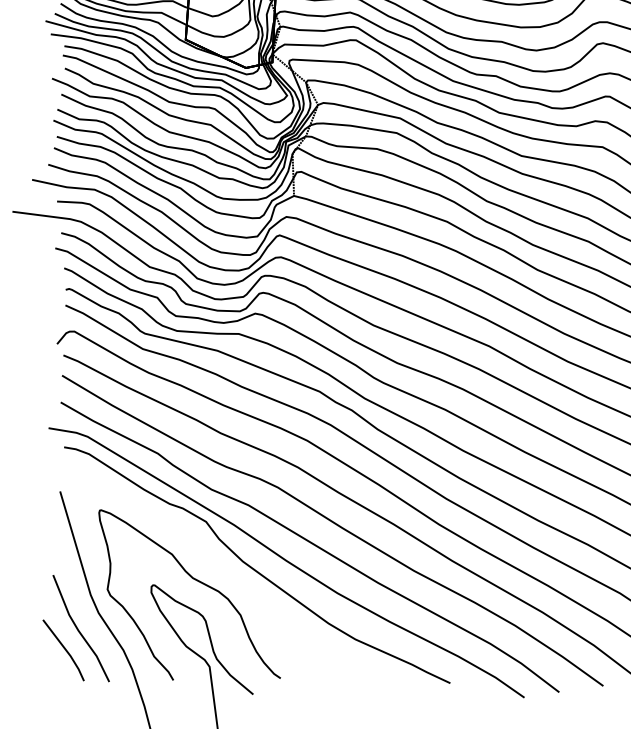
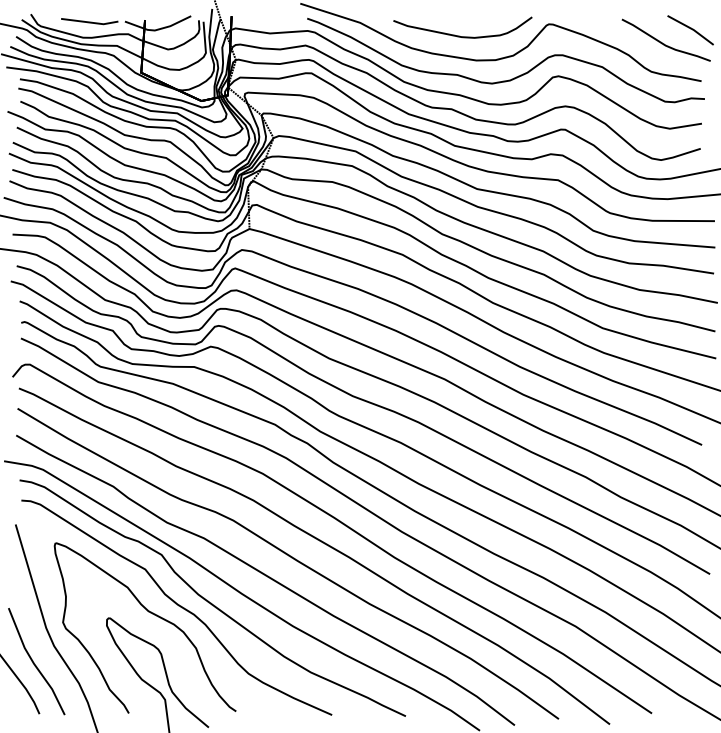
curve: (222, 572) -> (177, 605), added

